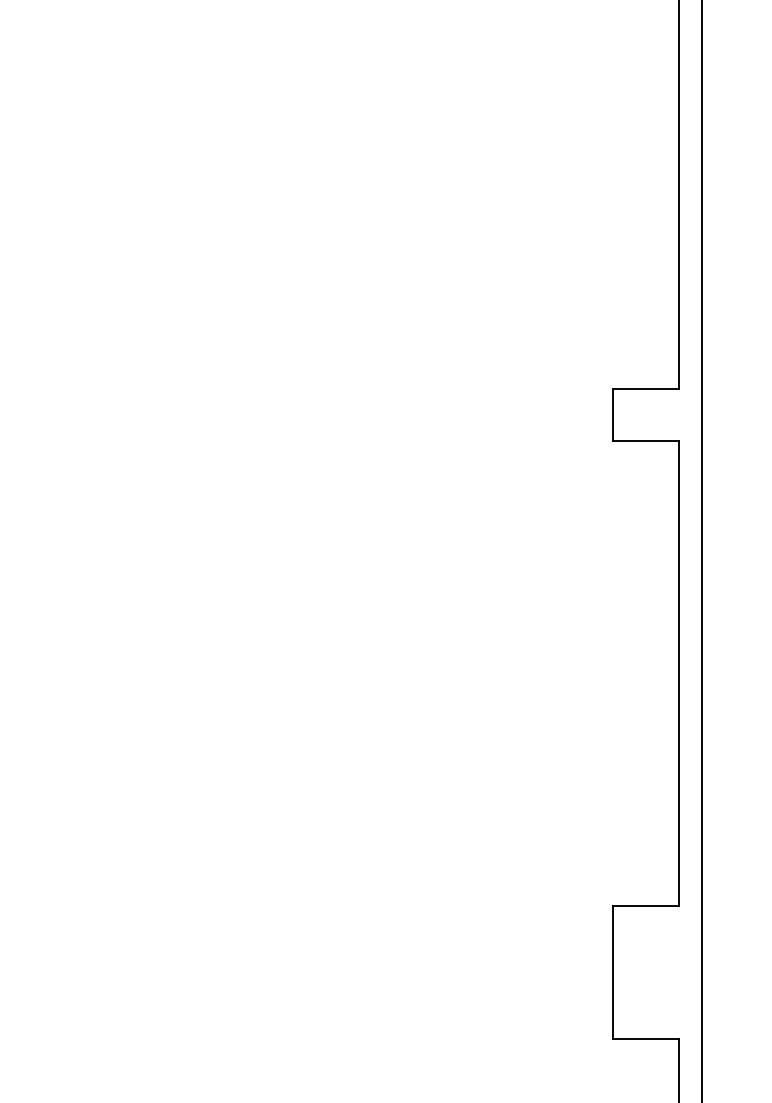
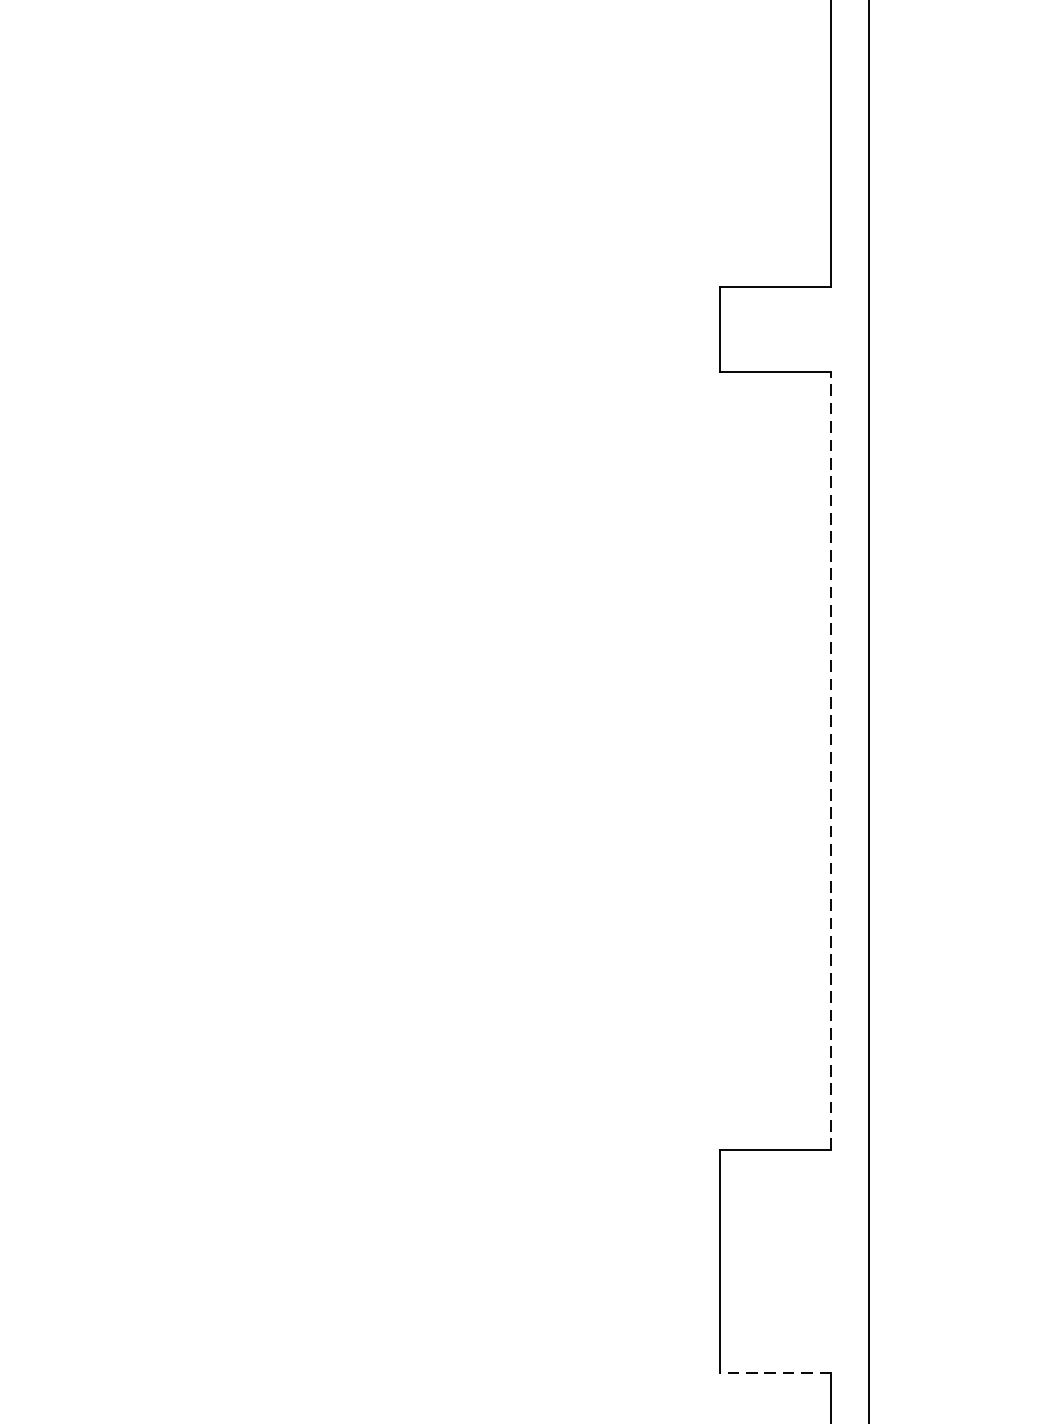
line: (679, 673) -> (831, 761), solid -> dashed
line: (645, 1039) -> (774, 1373), solid -> dashed

